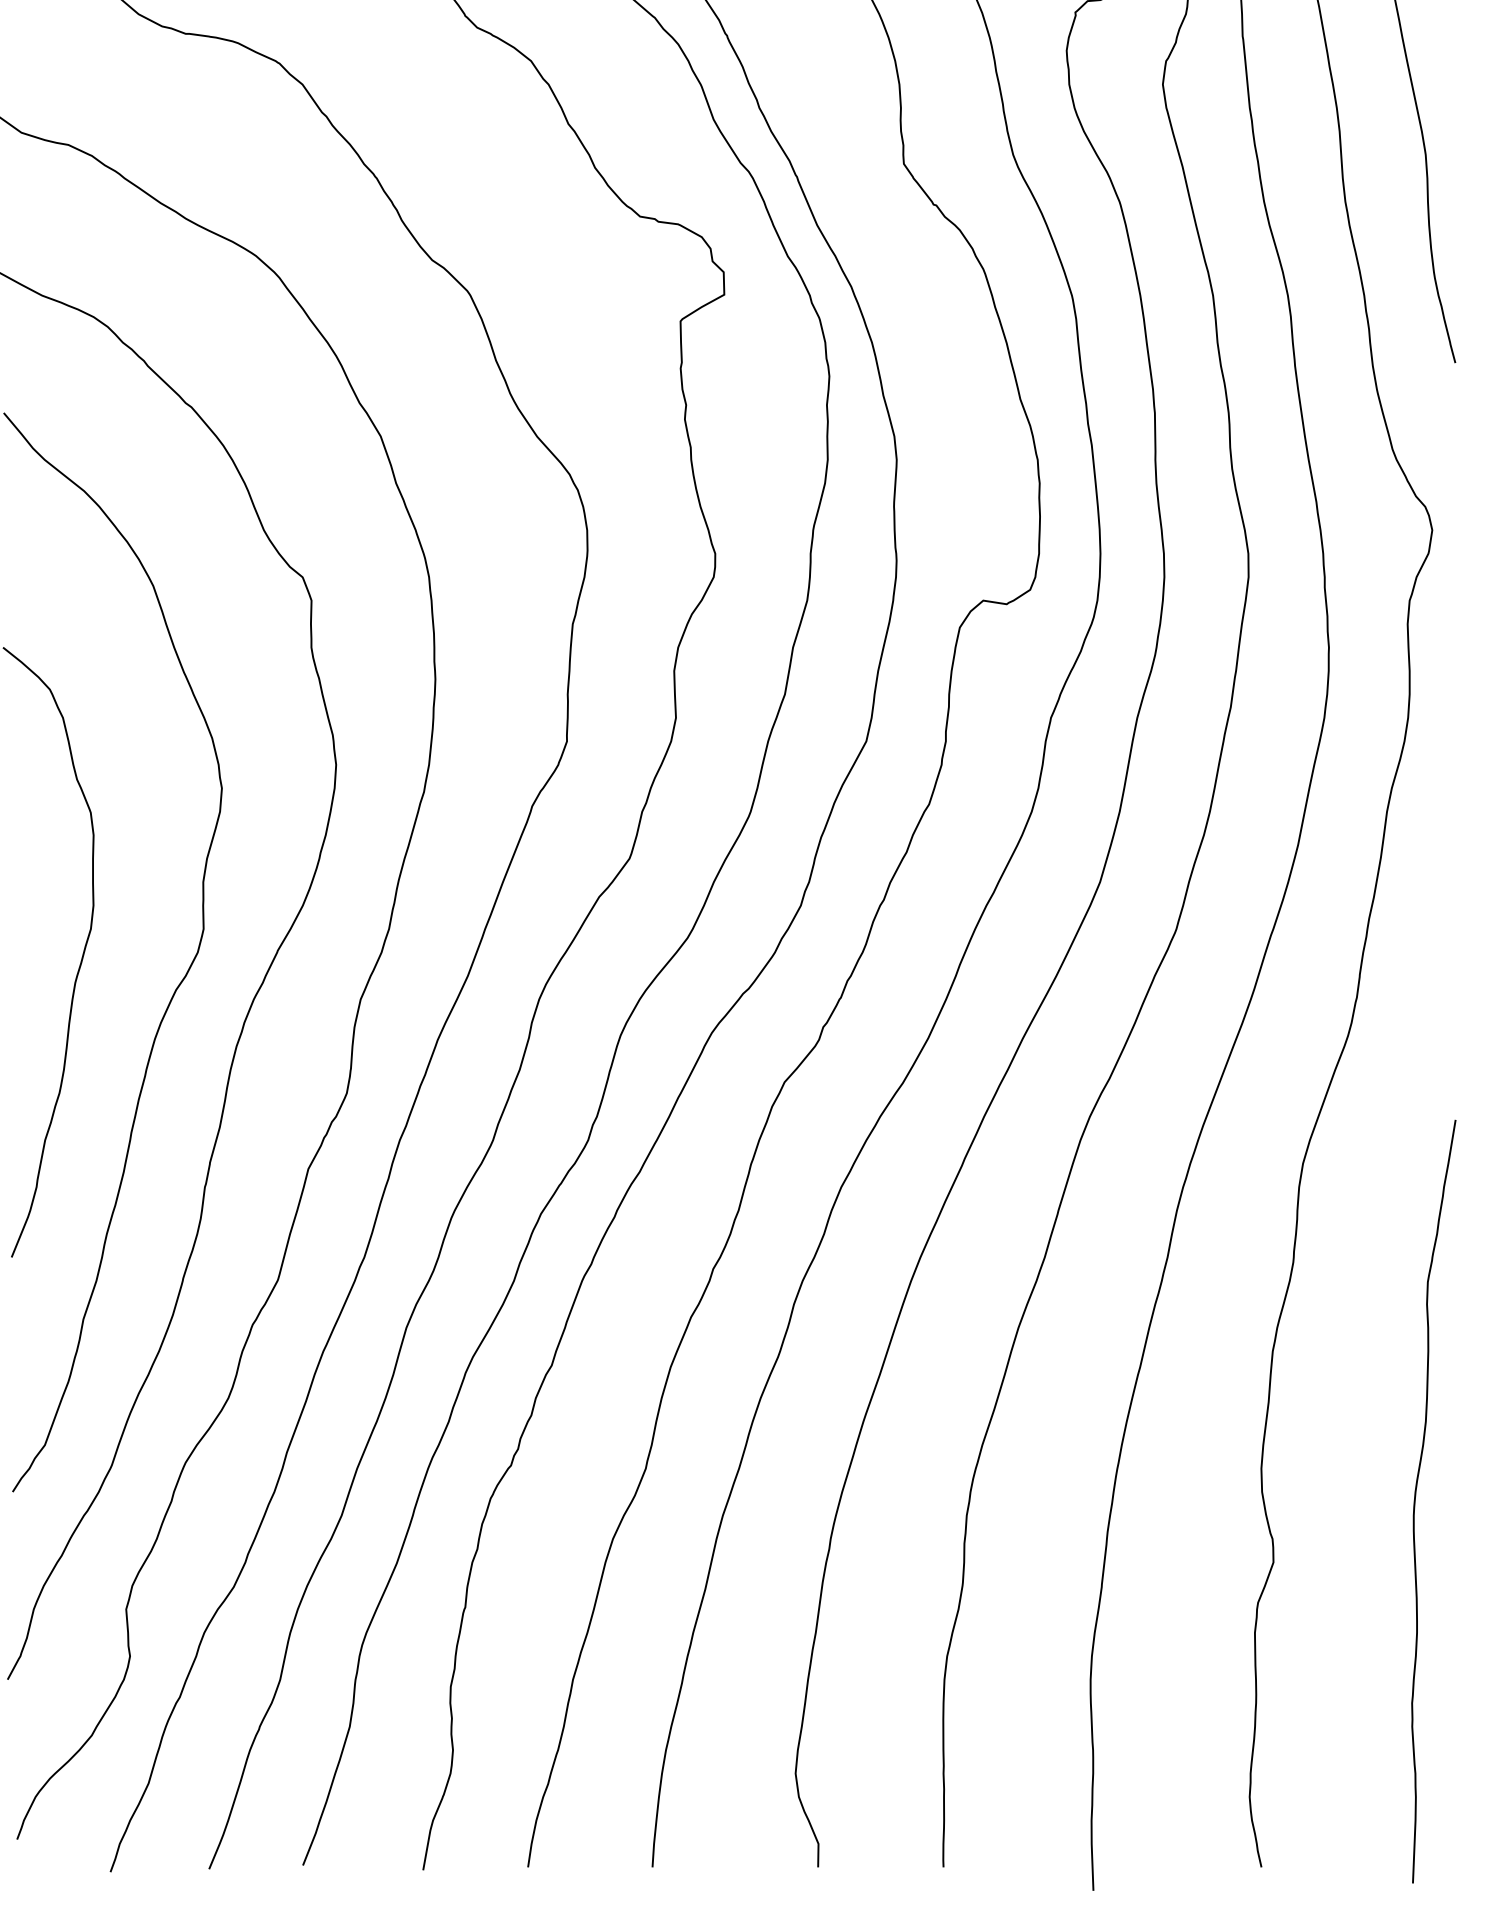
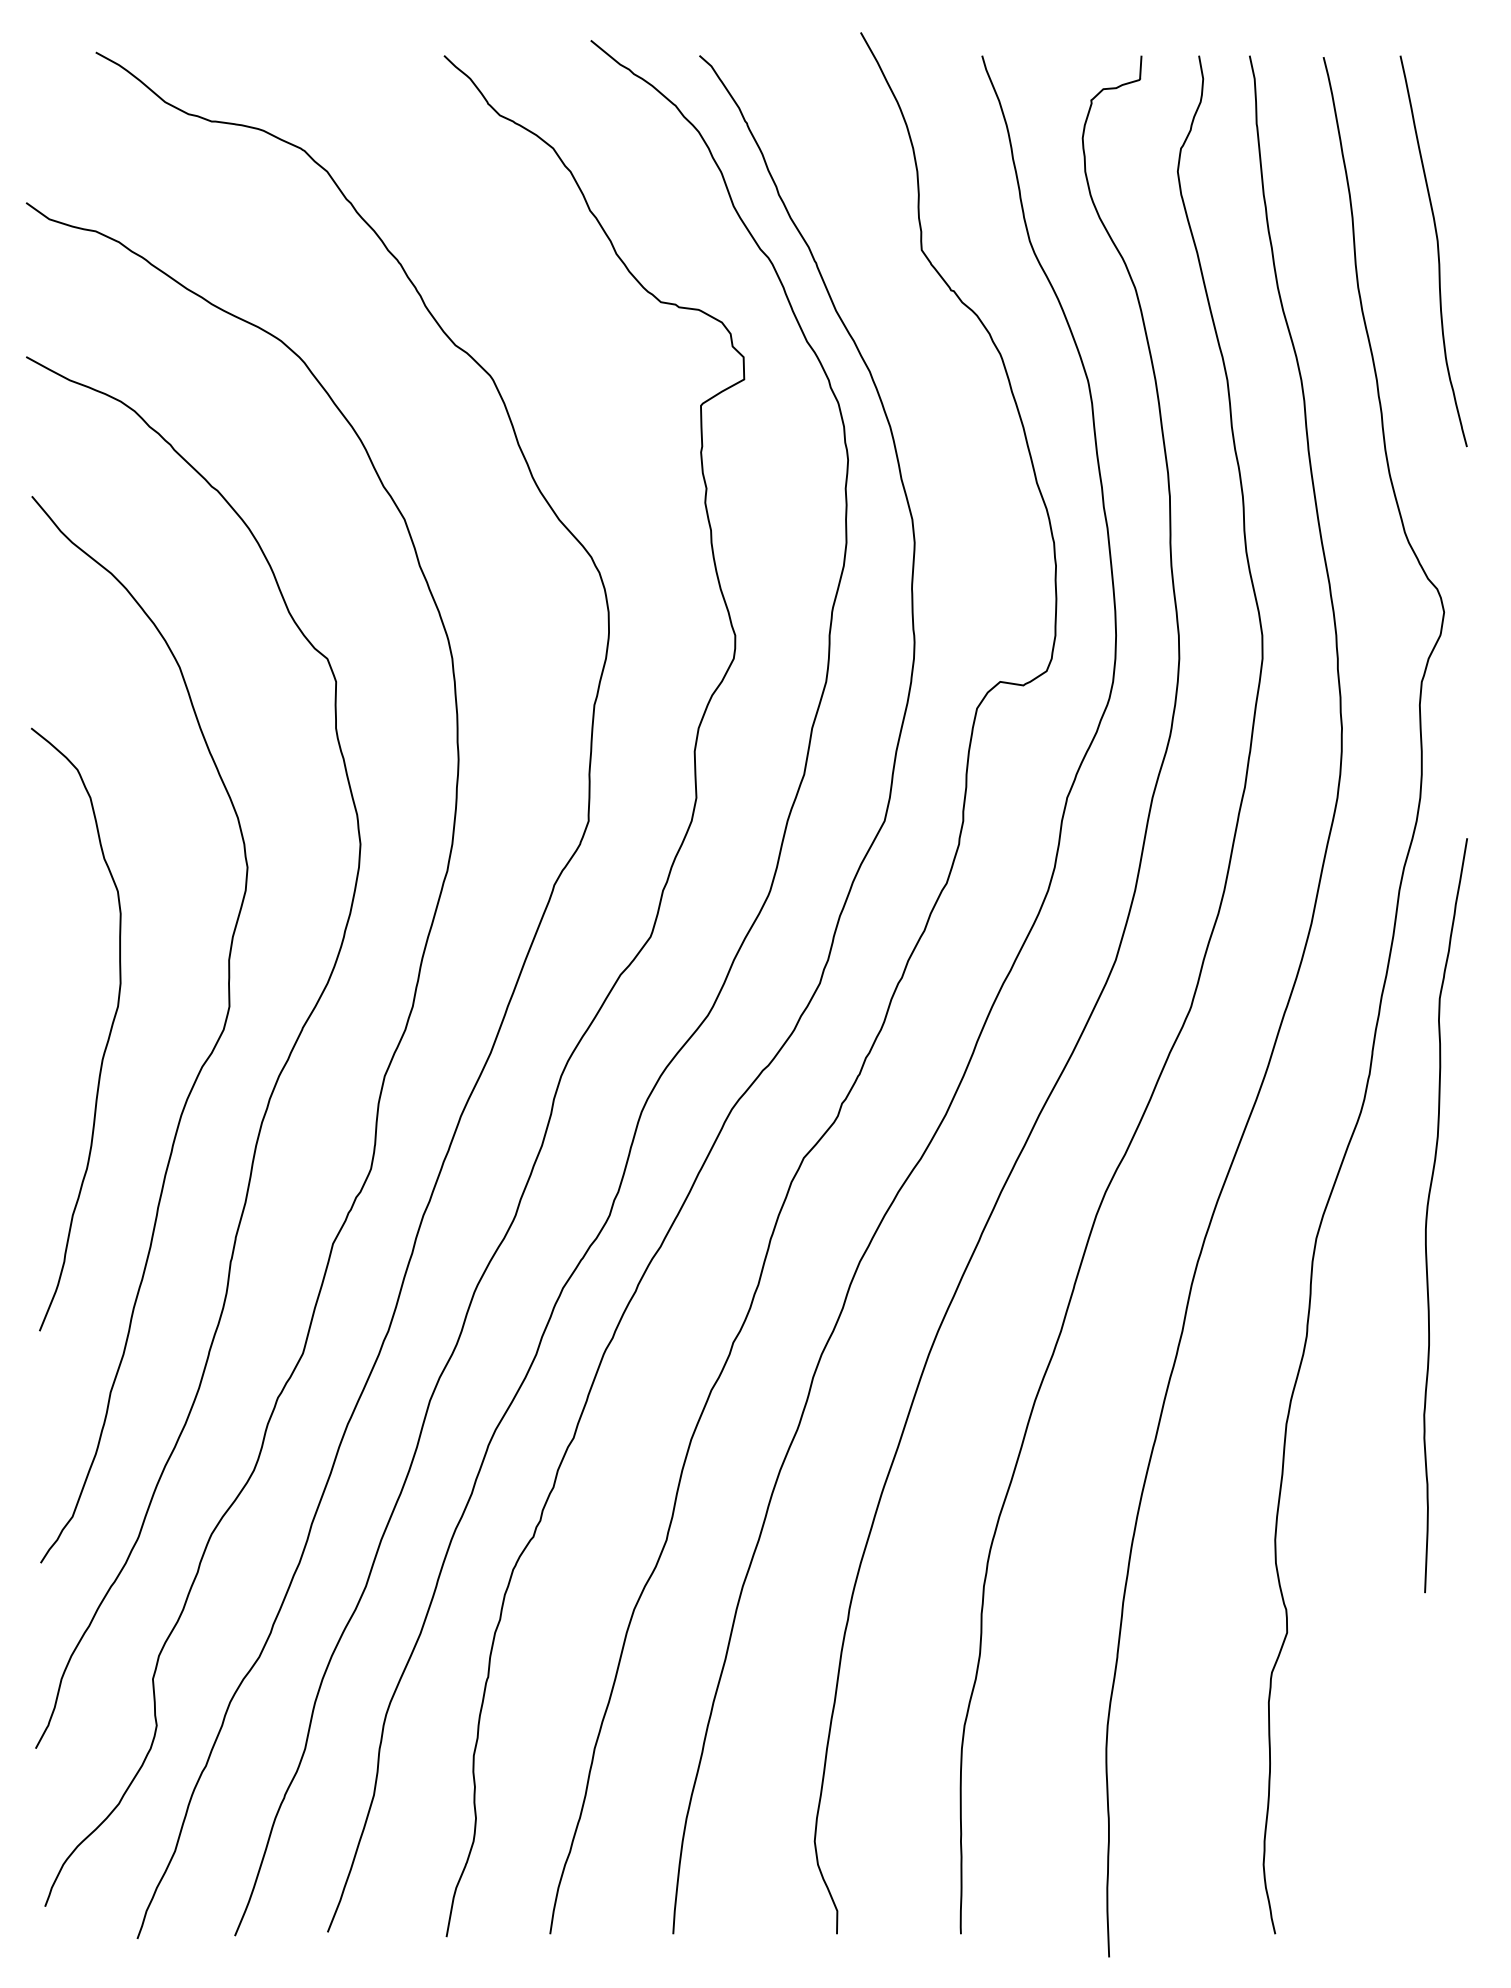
curve: (1416, 1496) -> (1428, 1210), moved

